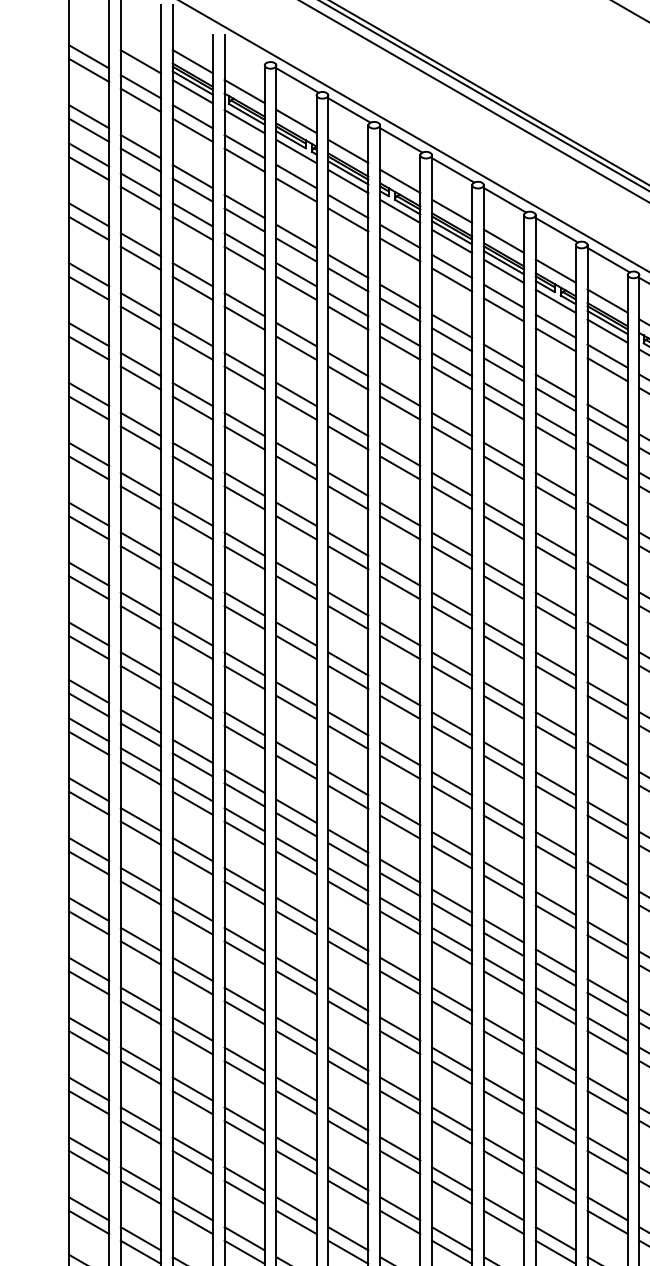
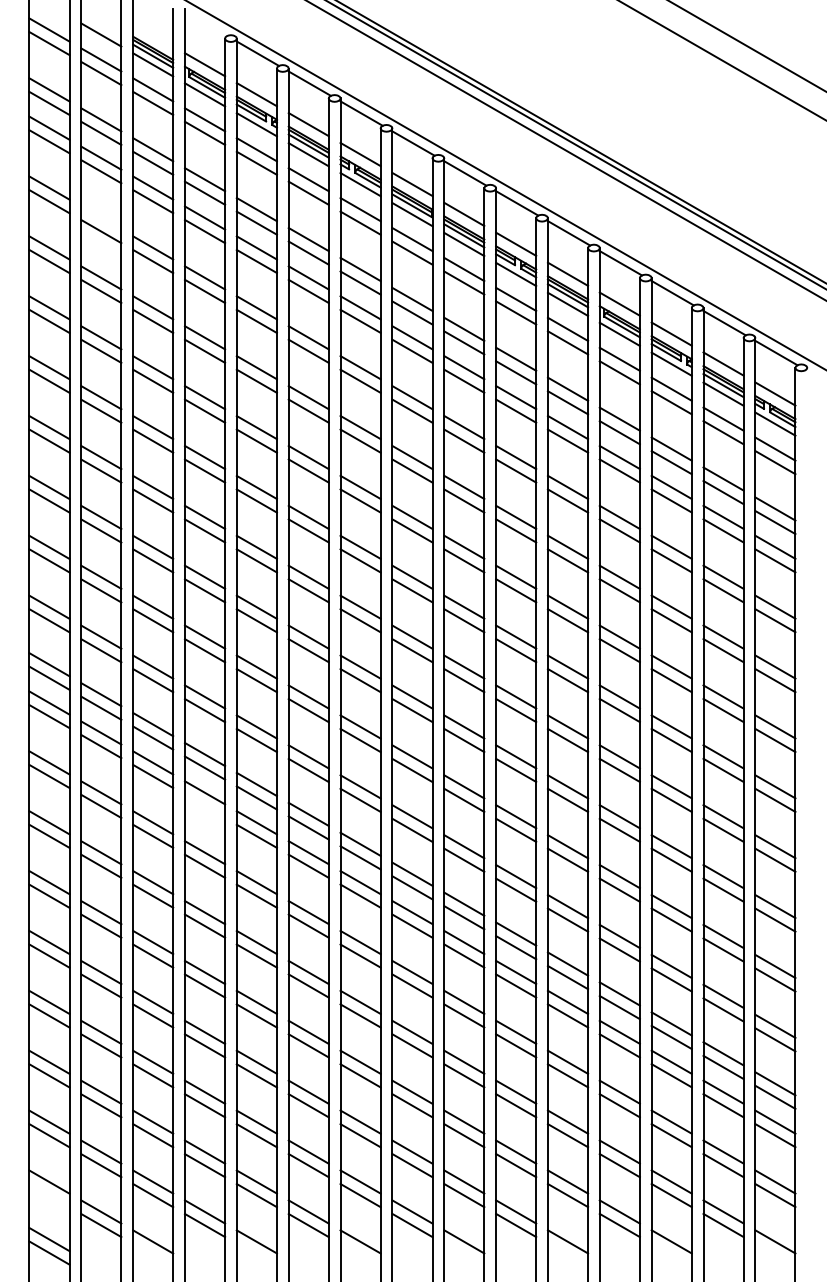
line: (193, 61) -> (153, 34), removed
line: (141, 244) -> (101, 217), removed
line: (244, 832) -> (204, 805), removed
line: (89, 1222) -> (49, 1195), removed

